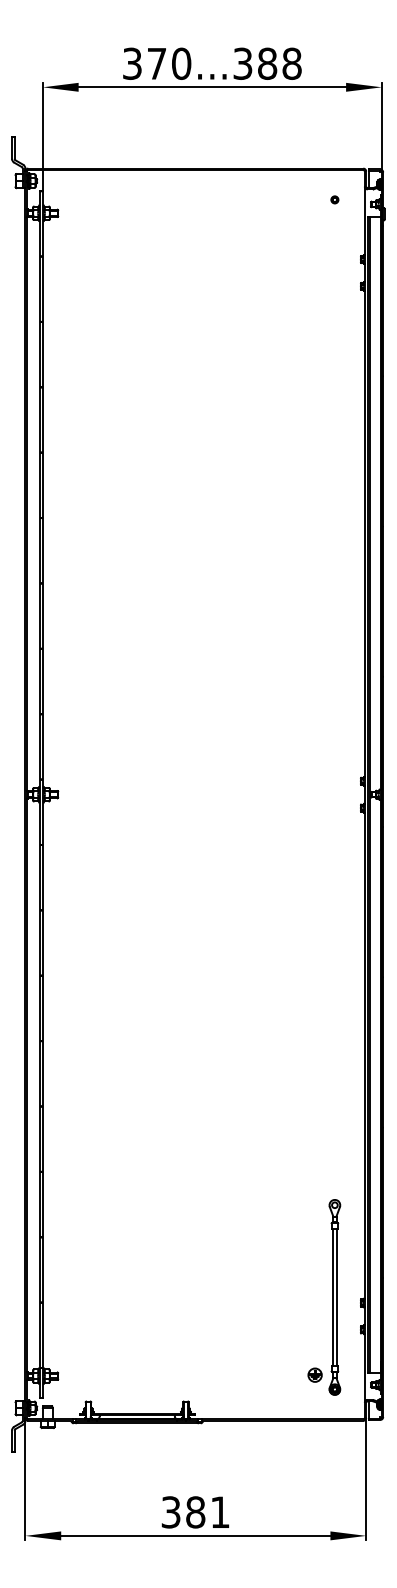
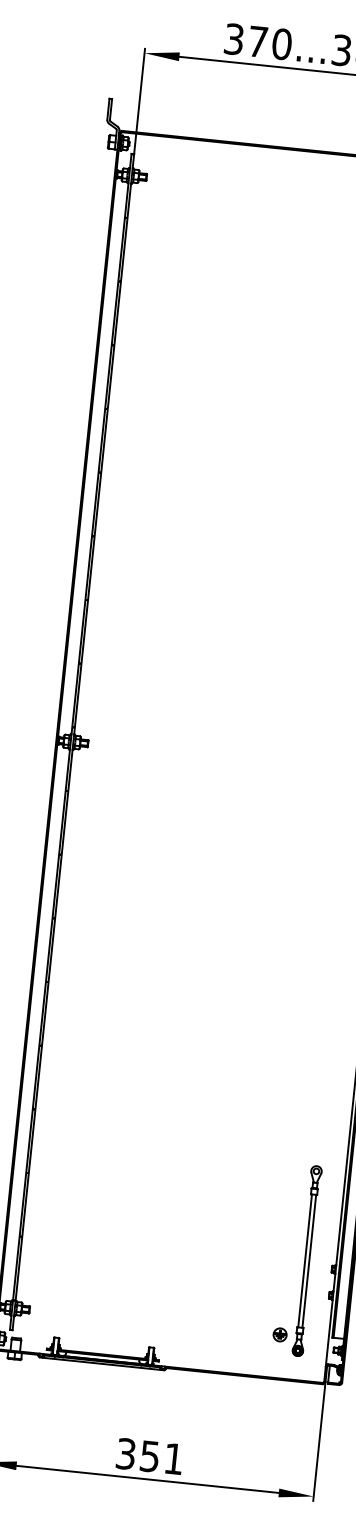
text: (195, 1512) -> (149, 1456), 381 -> 351

